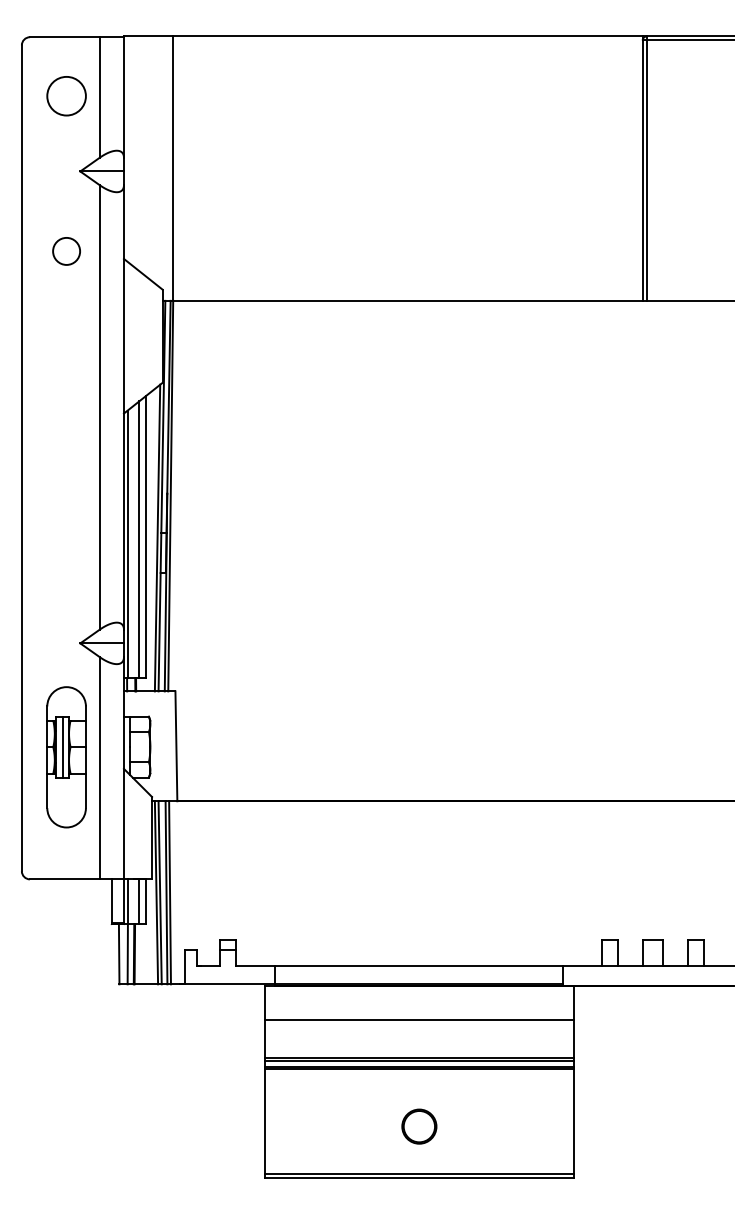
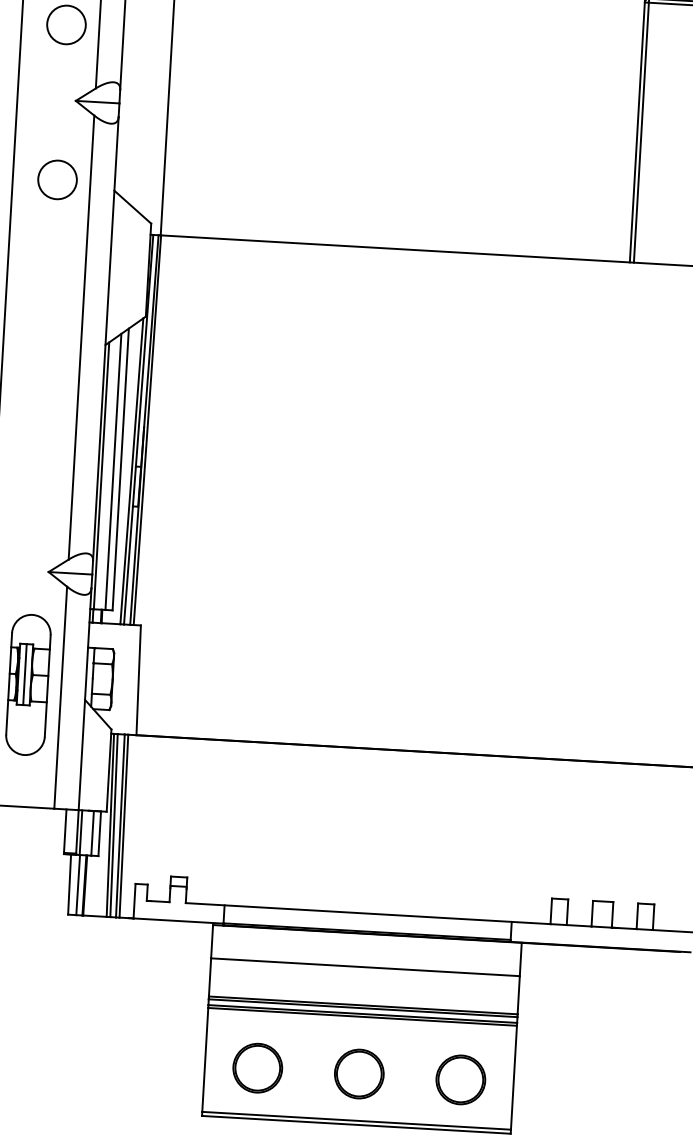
circle: (66, 251) -> (57, 179), size x1.43
part: (317, 1126) -> (257, 1067), added
part: (419, 1126) -> (359, 1073), size x1.43
part: (520, 1126) -> (460, 1079), added

